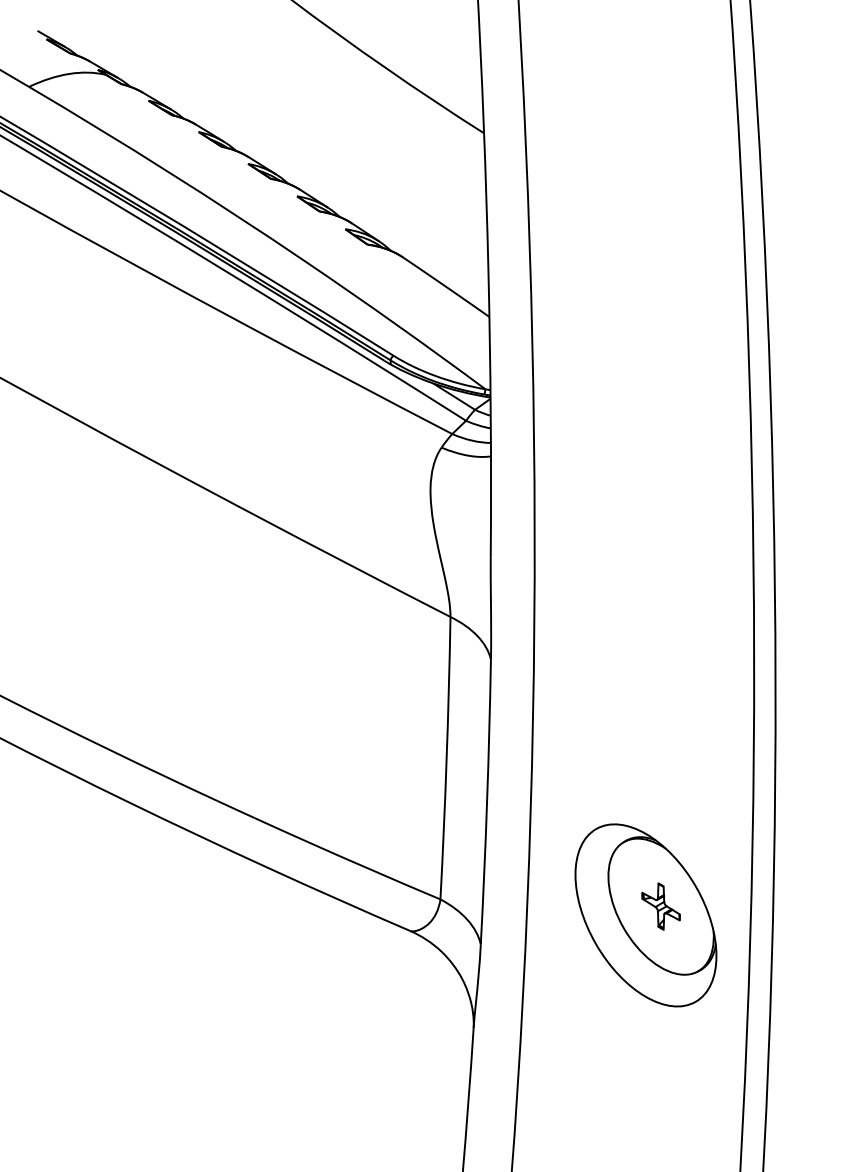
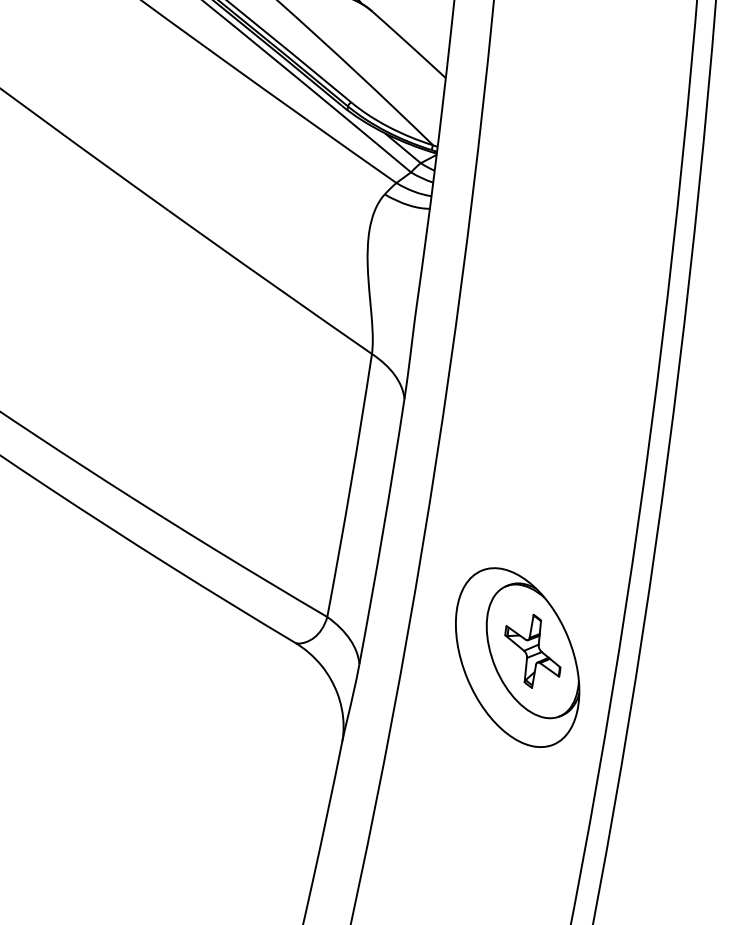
part: (660, 906) -> (532, 651), size x1.67

